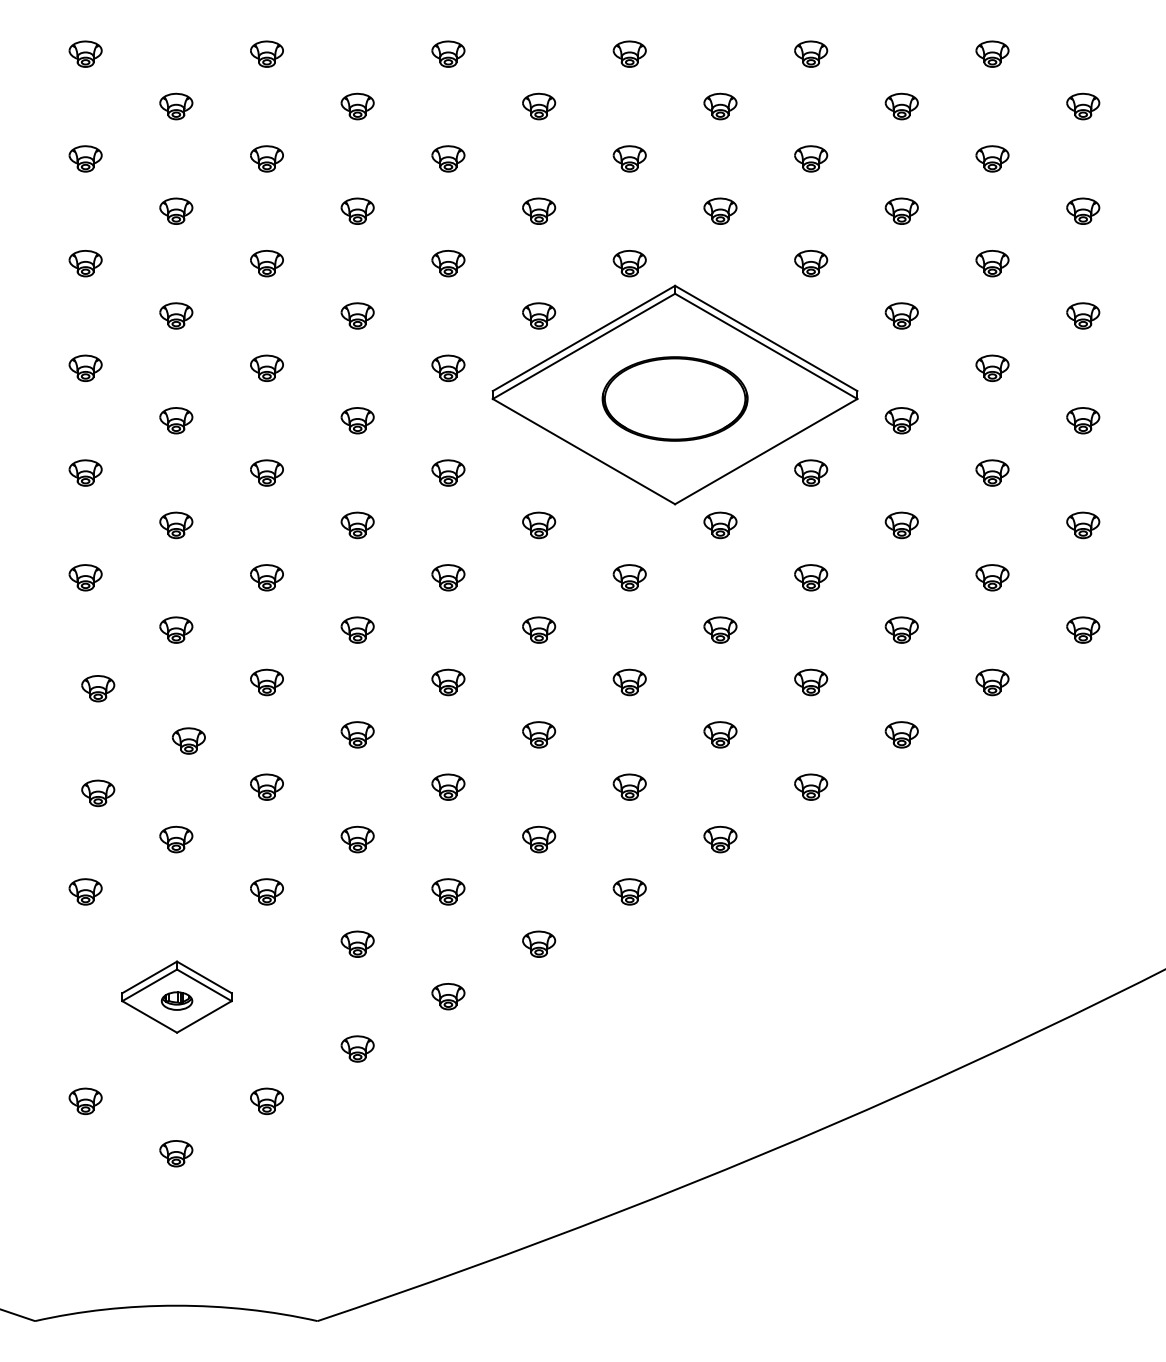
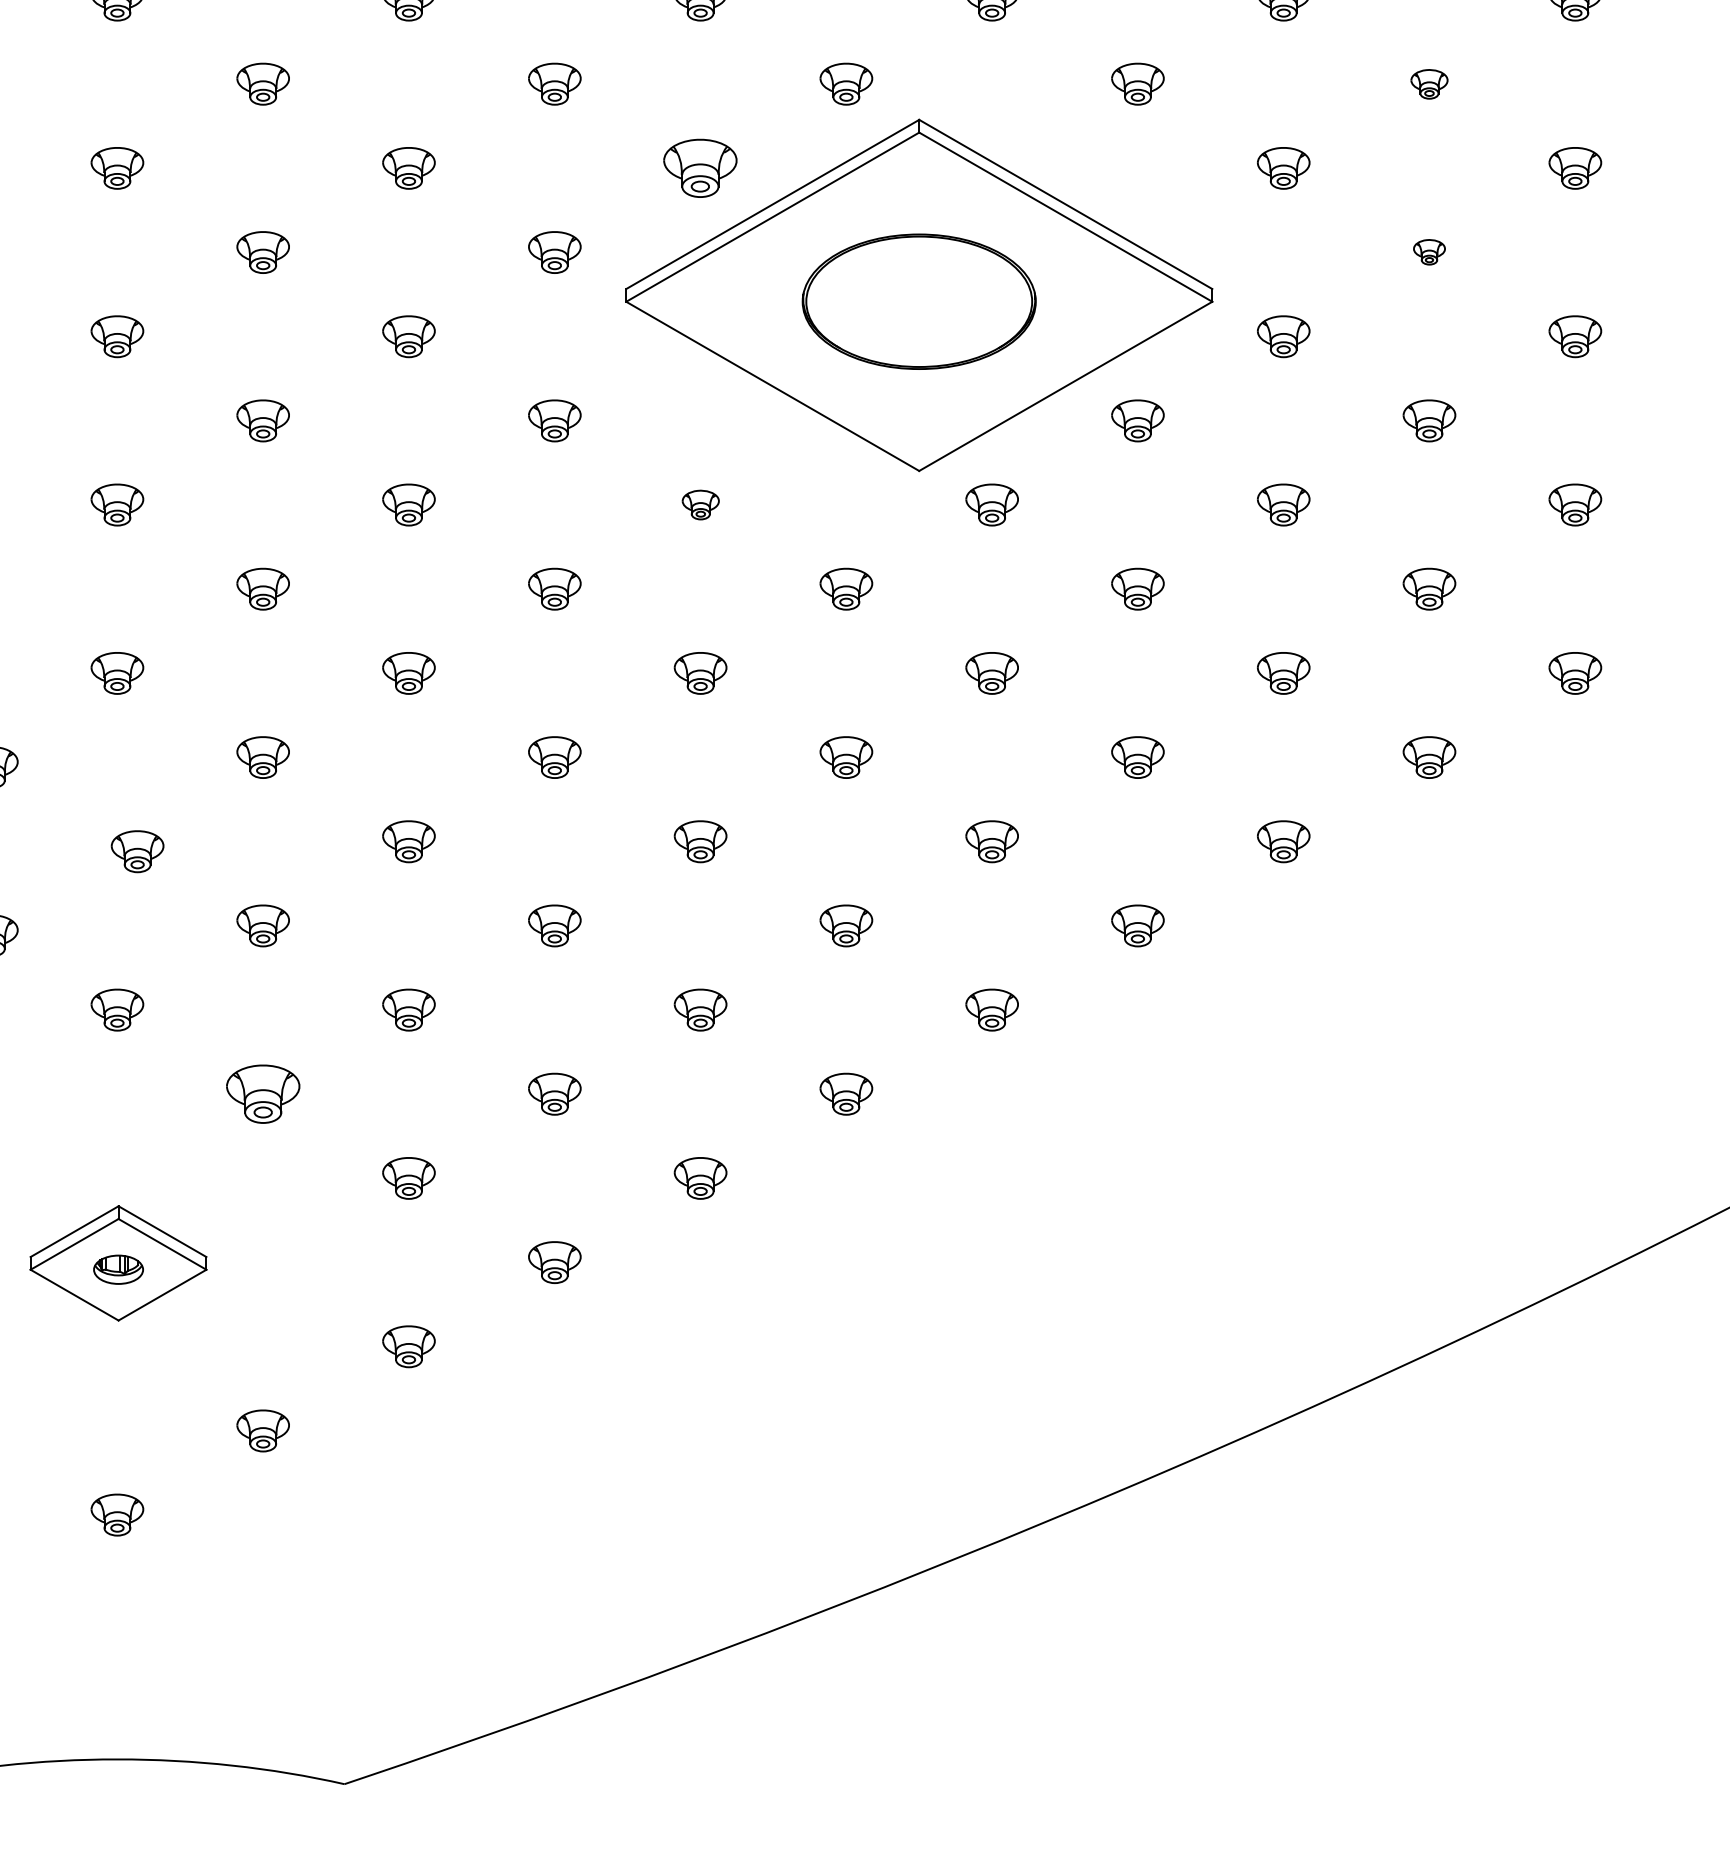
part: (992, 263) -> (1429, 83), size x0.7
part: (539, 315) -> (701, 167), size x1.4
part: (992, 367) -> (1429, 251), size x0.6
part: (539, 525) -> (701, 505), size x0.7
part: (266, 891) -> (262, 1093), size x1.4

